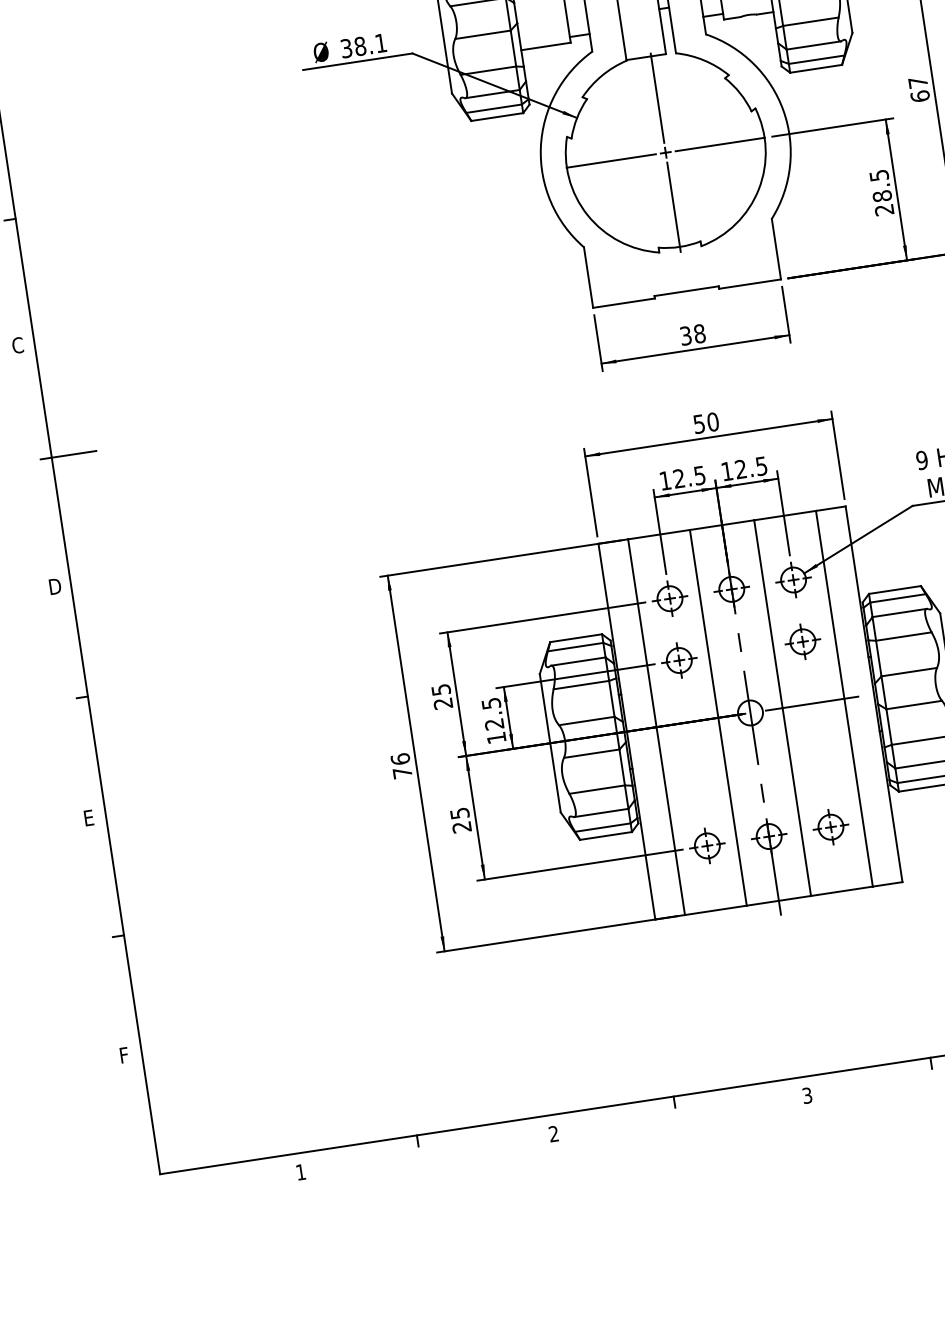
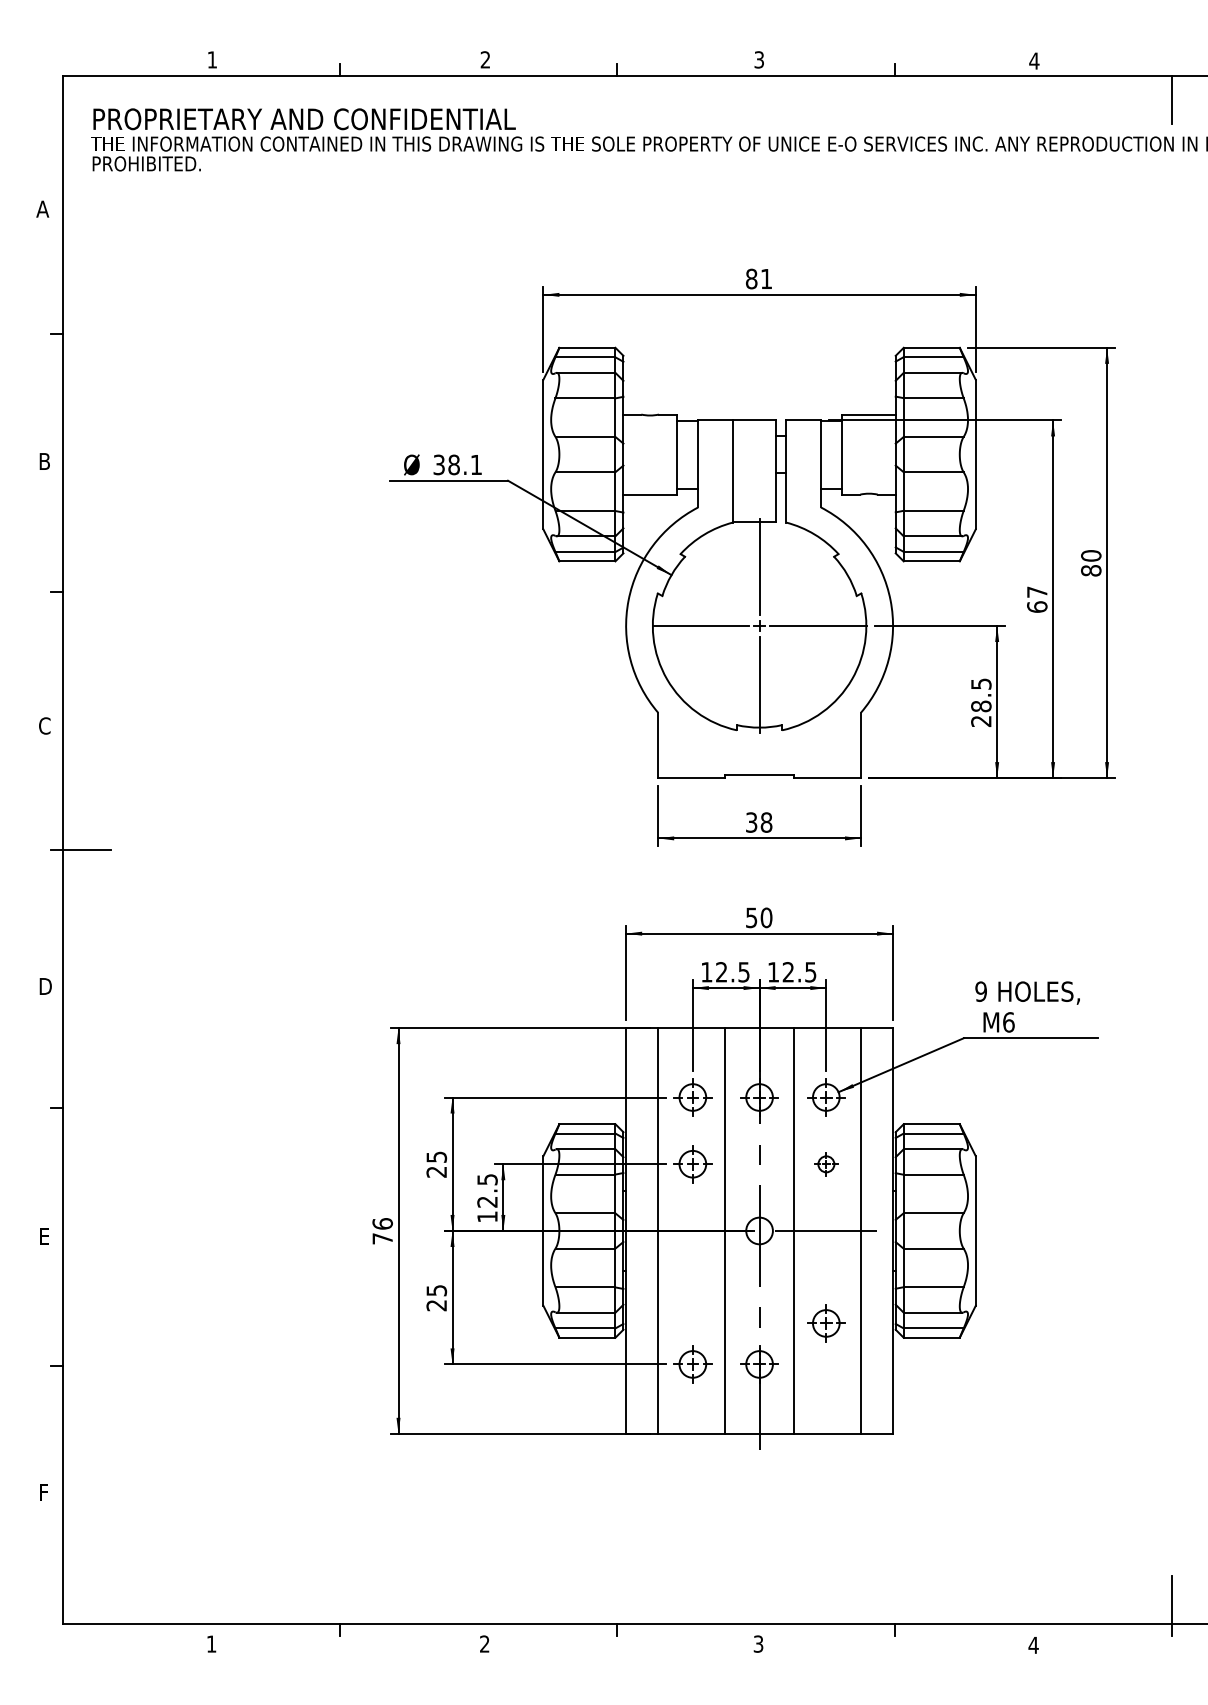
part: (803, 642) -> (826, 1164), size x0.6
part: (831, 827) -> (826, 1323), moved

